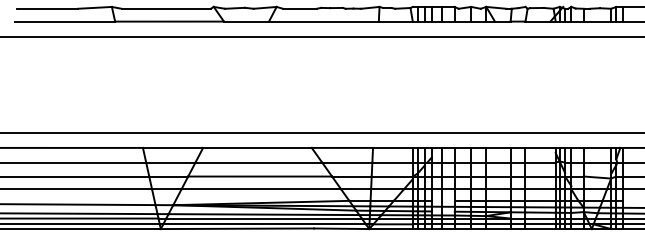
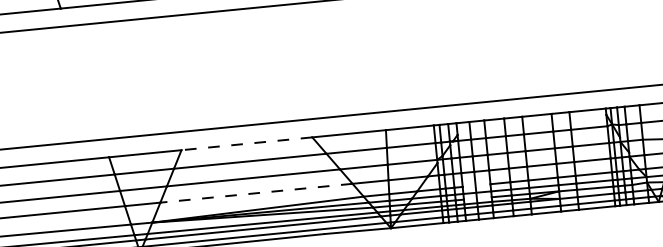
line: (256, 147) -> (245, 143), solid -> dashed
line: (261, 189) -> (256, 193), solid -> dashed

